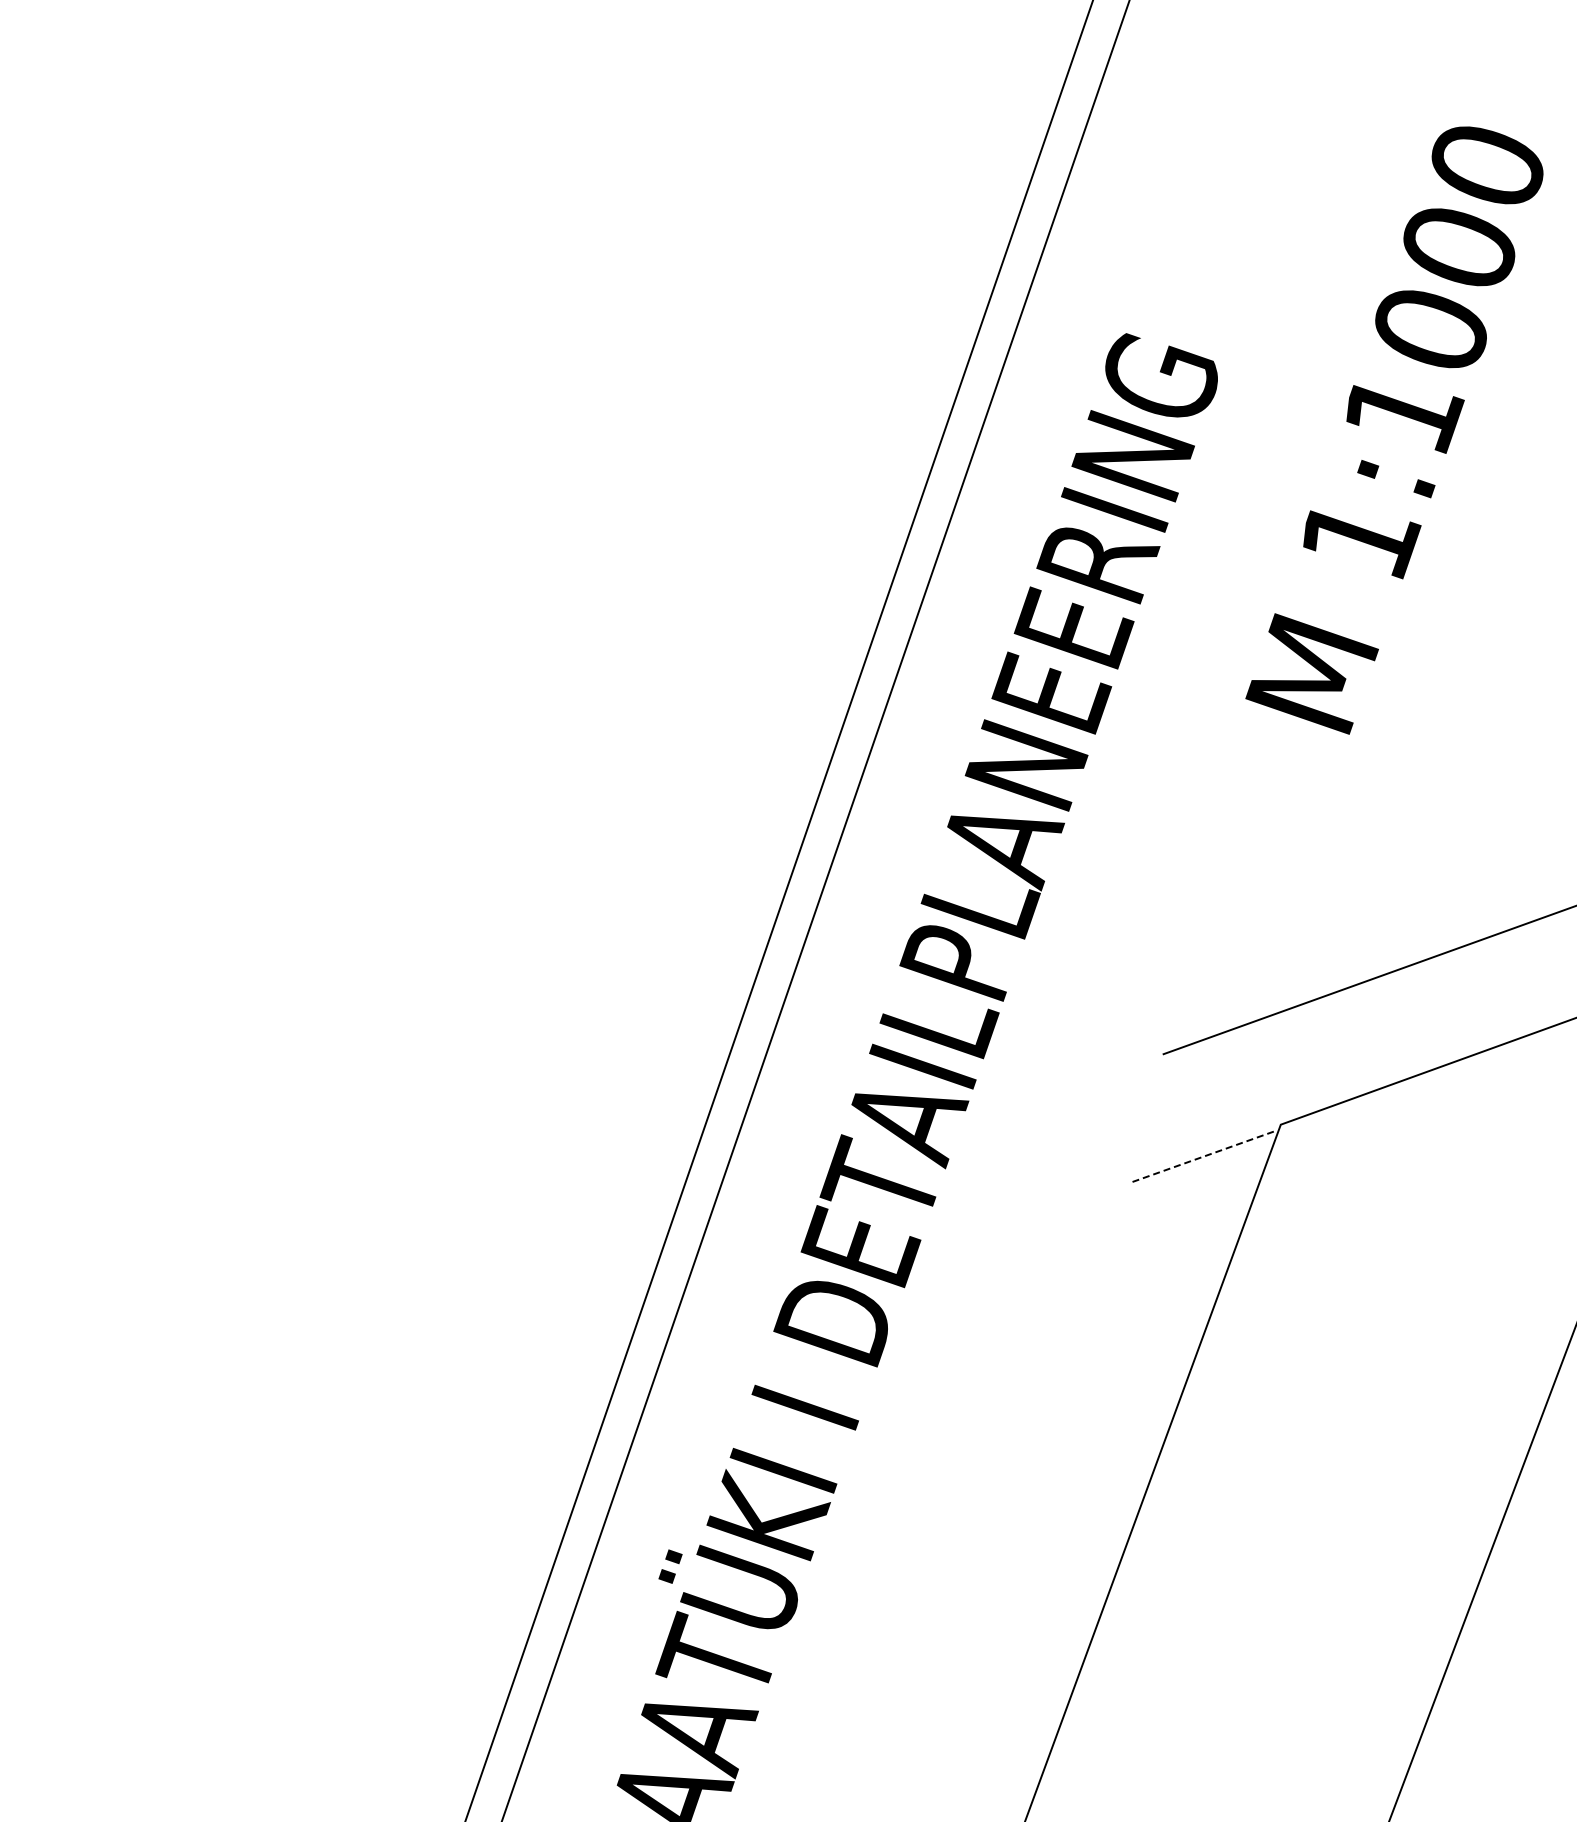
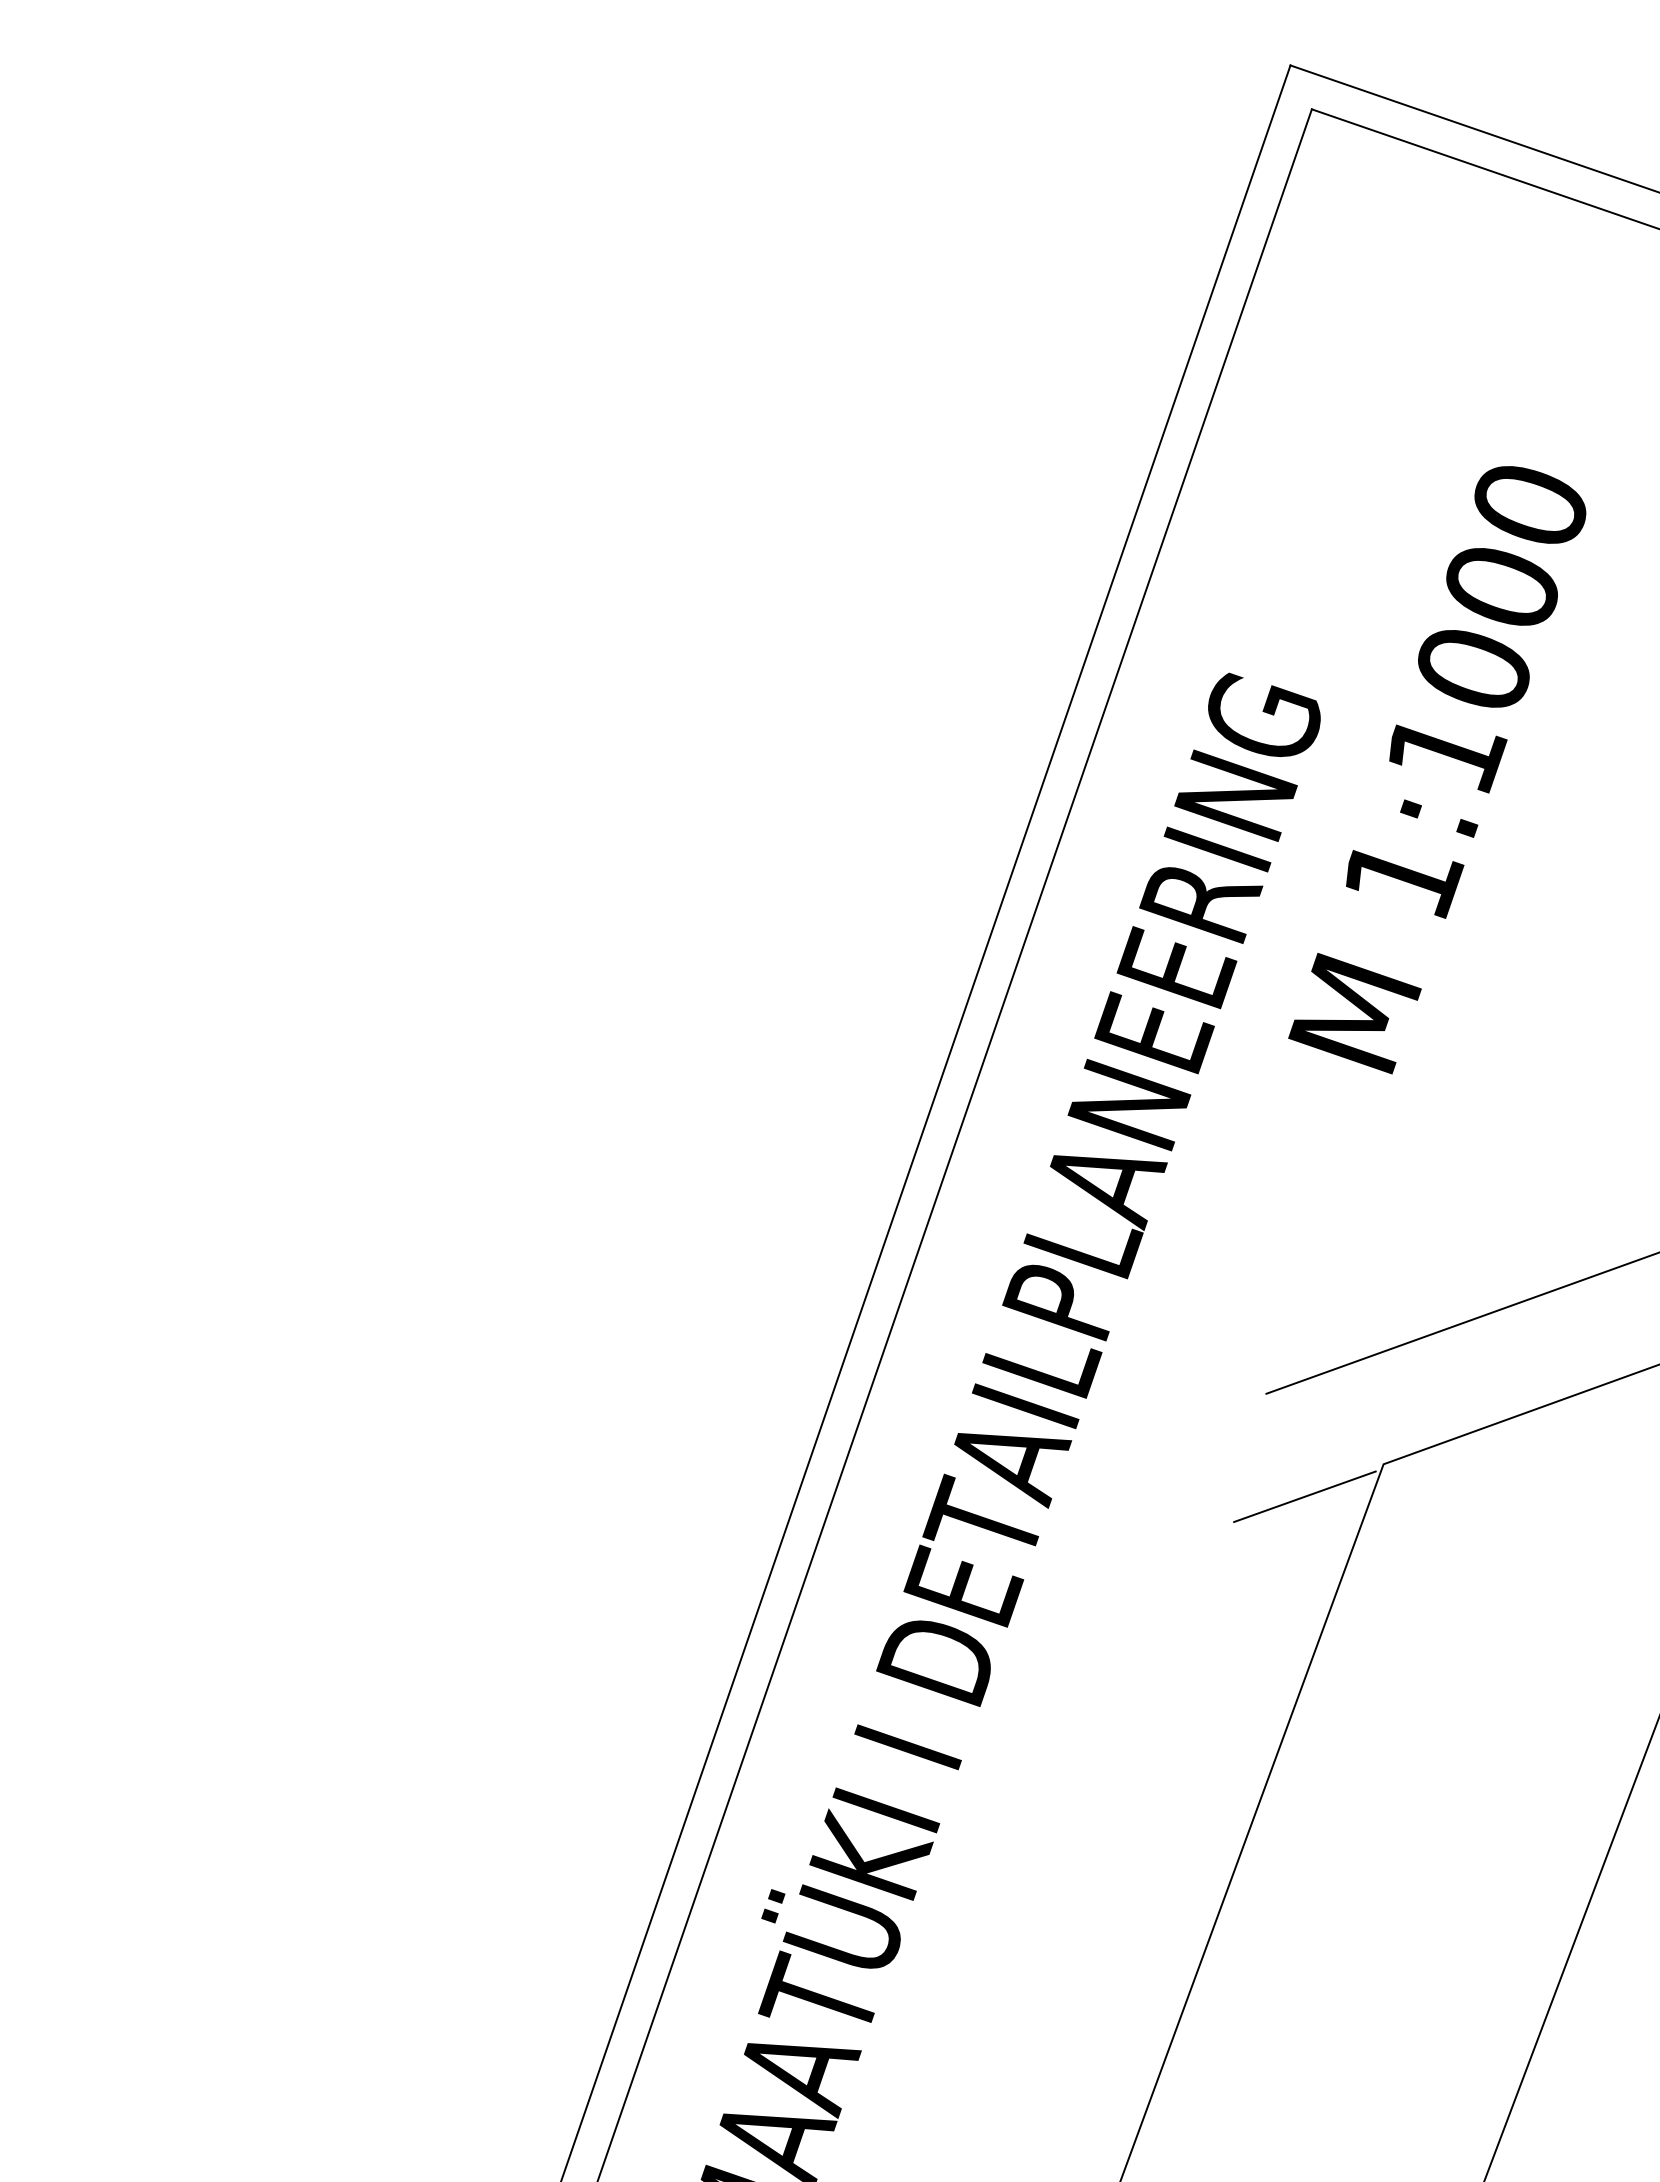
text: (1394, 430) -> (1437, 770), moved
line: (1201, 1156) -> (1304, 1496), dashed -> solid

